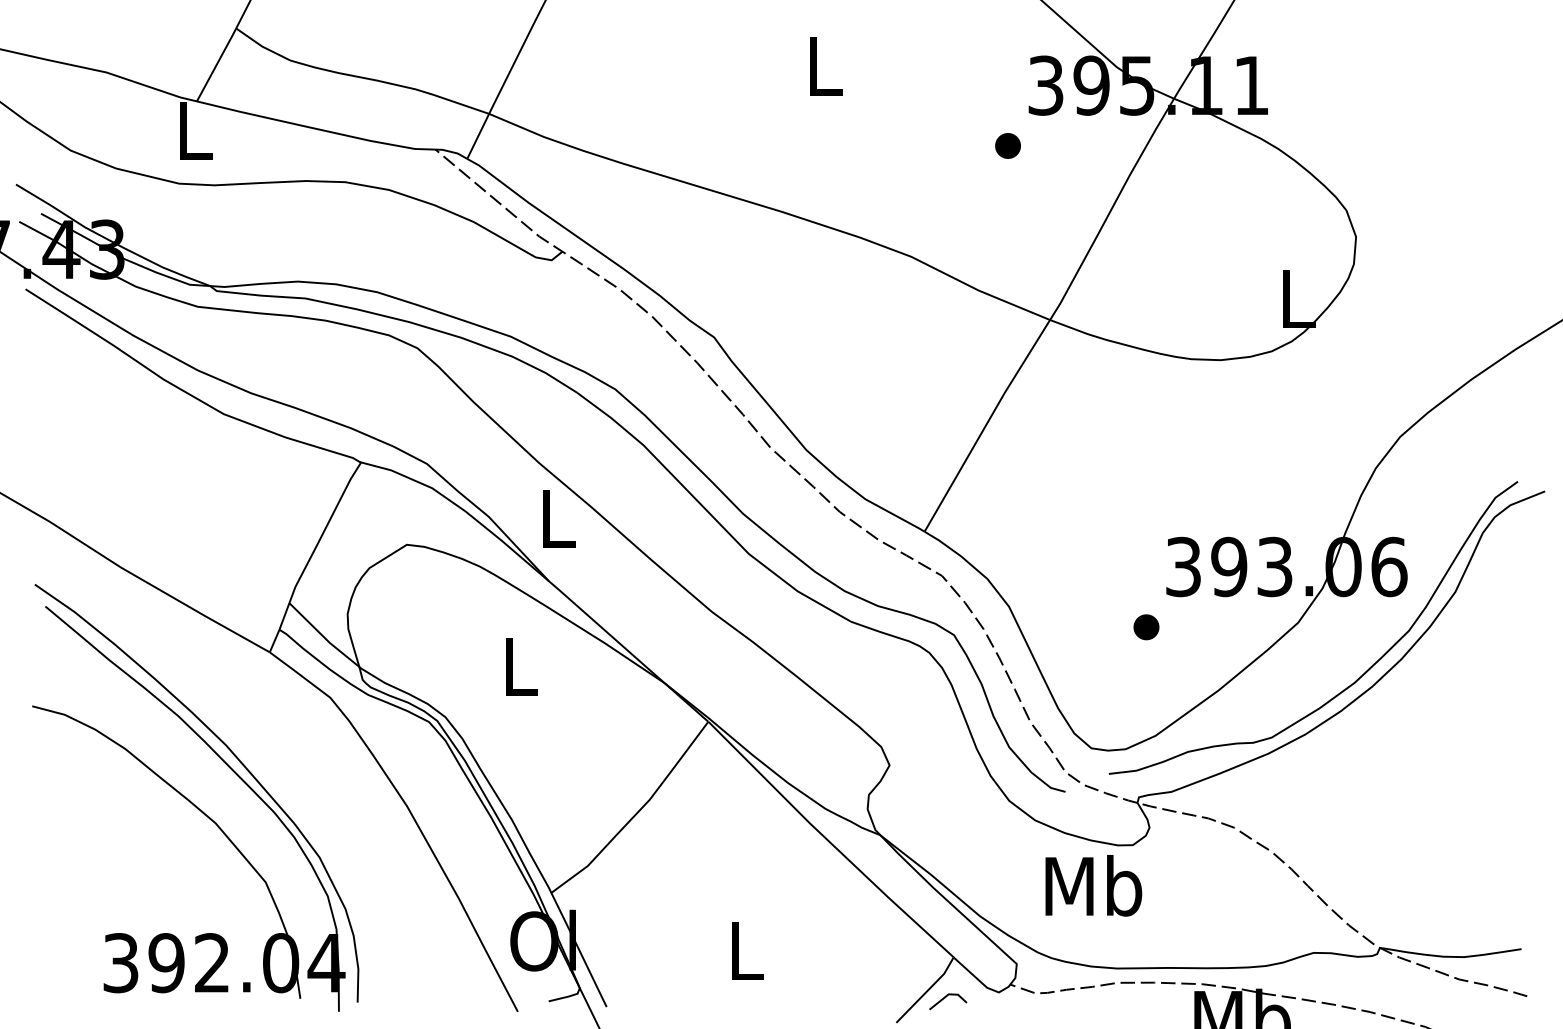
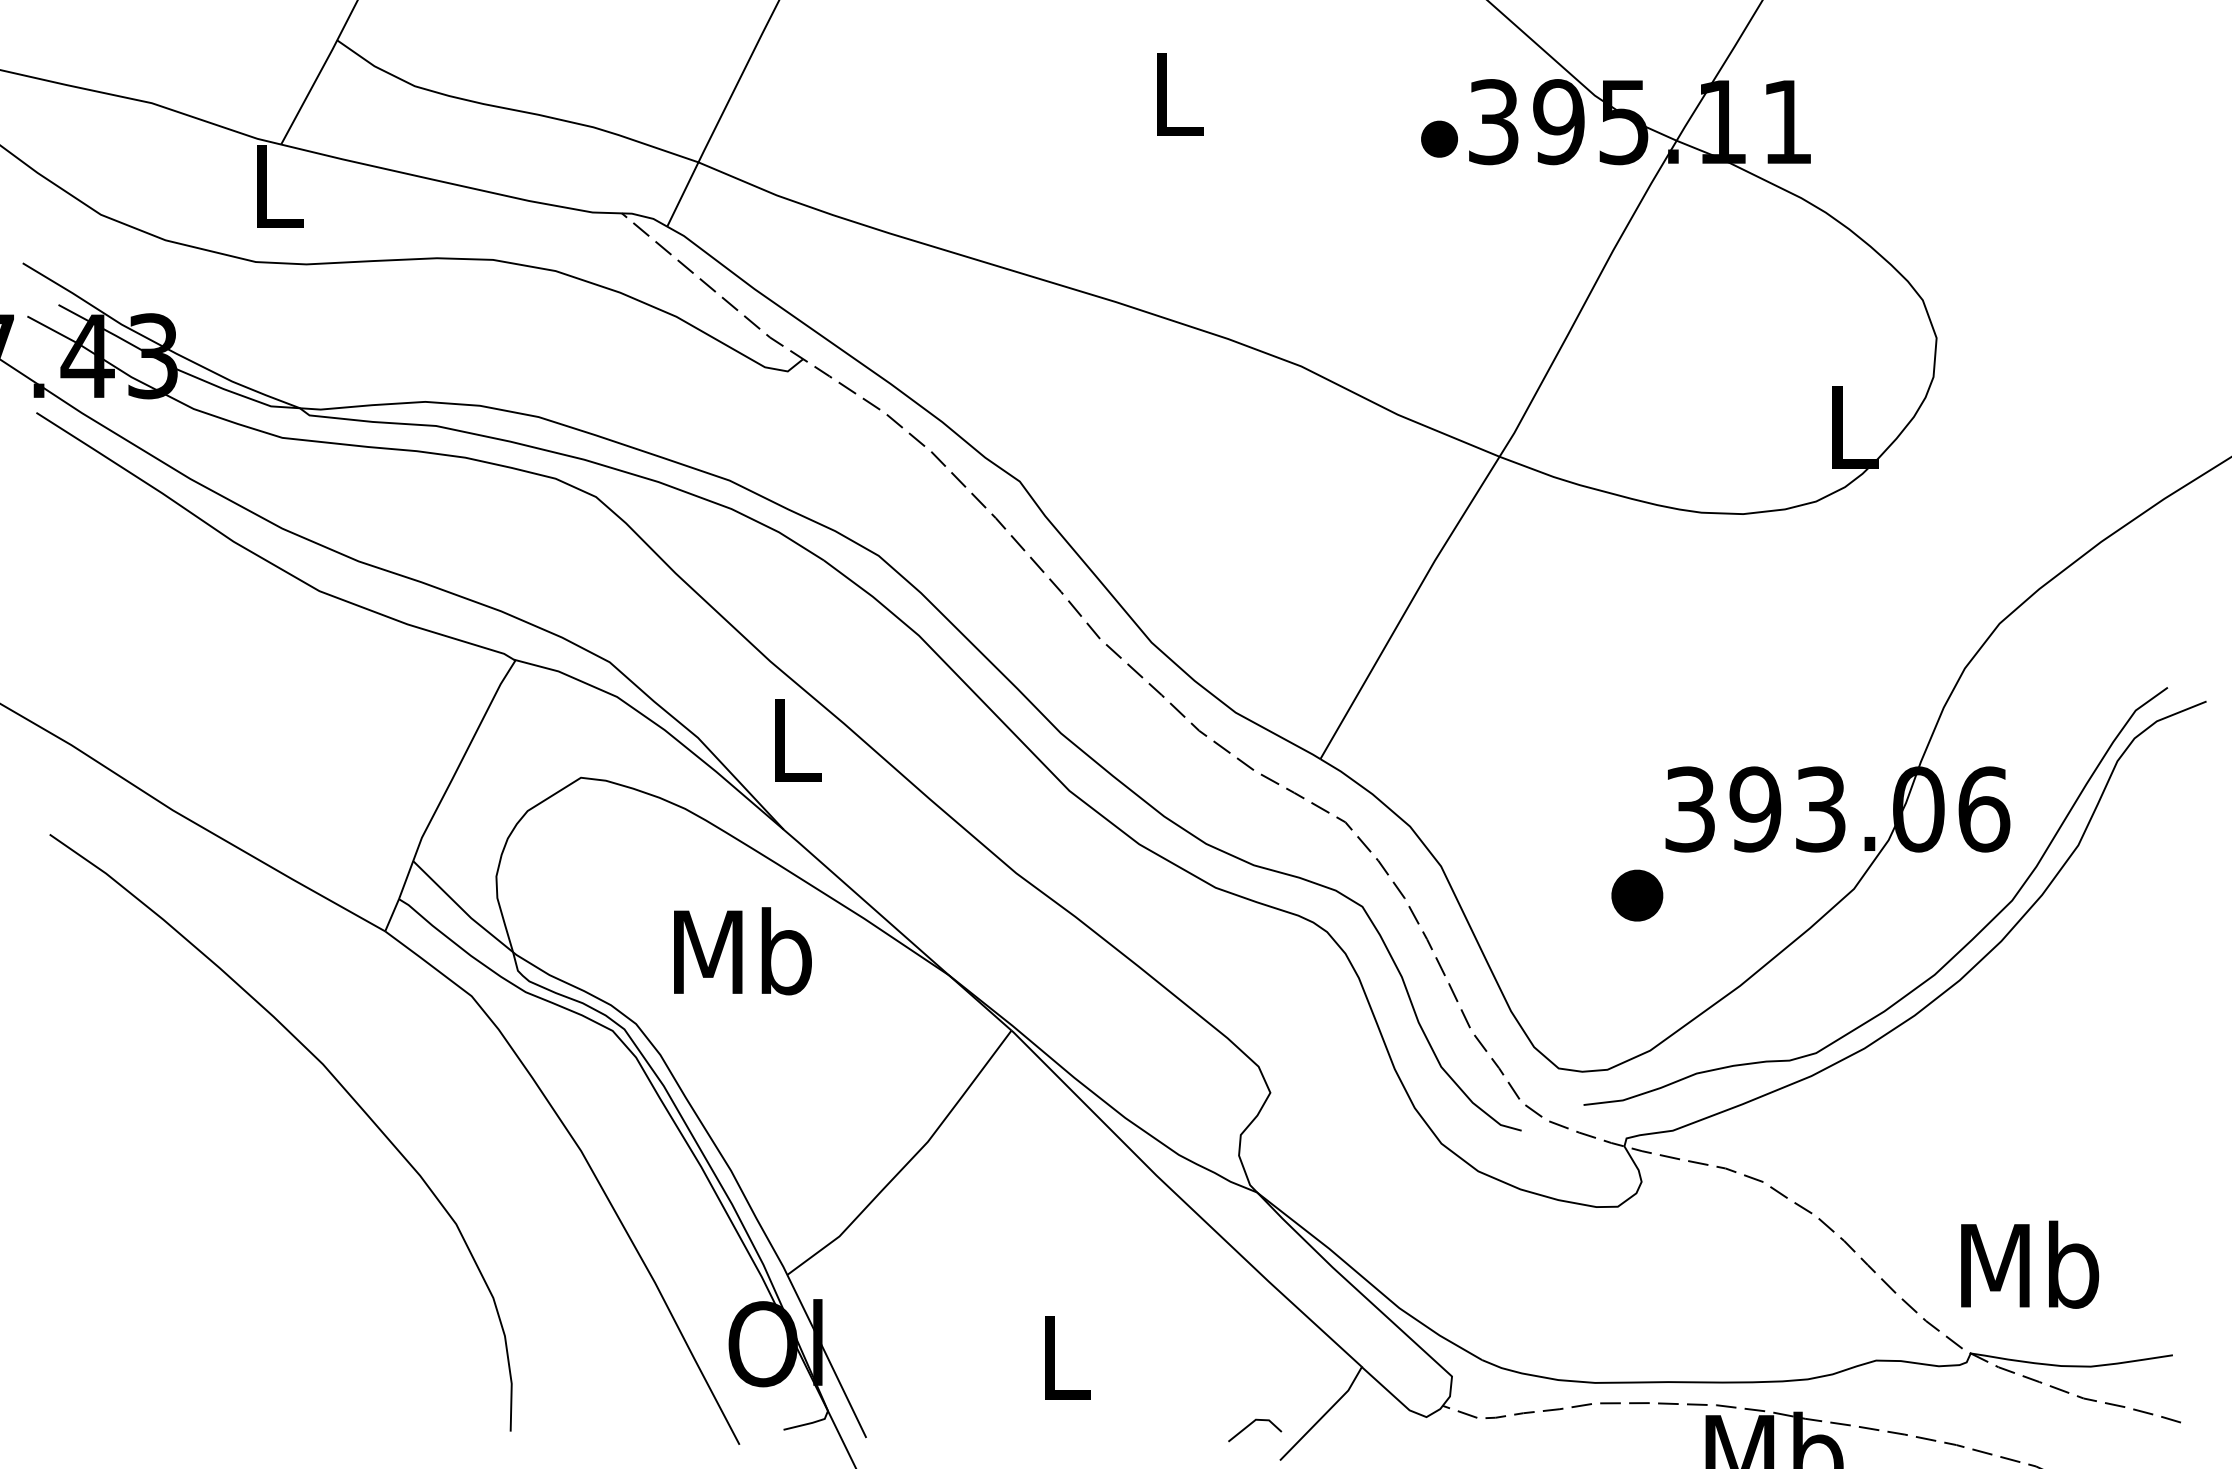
part: (1008, 145) -> (1439, 138), moved
part: (1145, 627) -> (1636, 895), size x1.4
text: (519, 666) -> (742, 951), L -> Mb
part: (192, 804) -> (274, 1148), removed
text: (1094, 885) -> (2030, 1264), moved
line: (944, 998) -> (1250, 1425), moved

